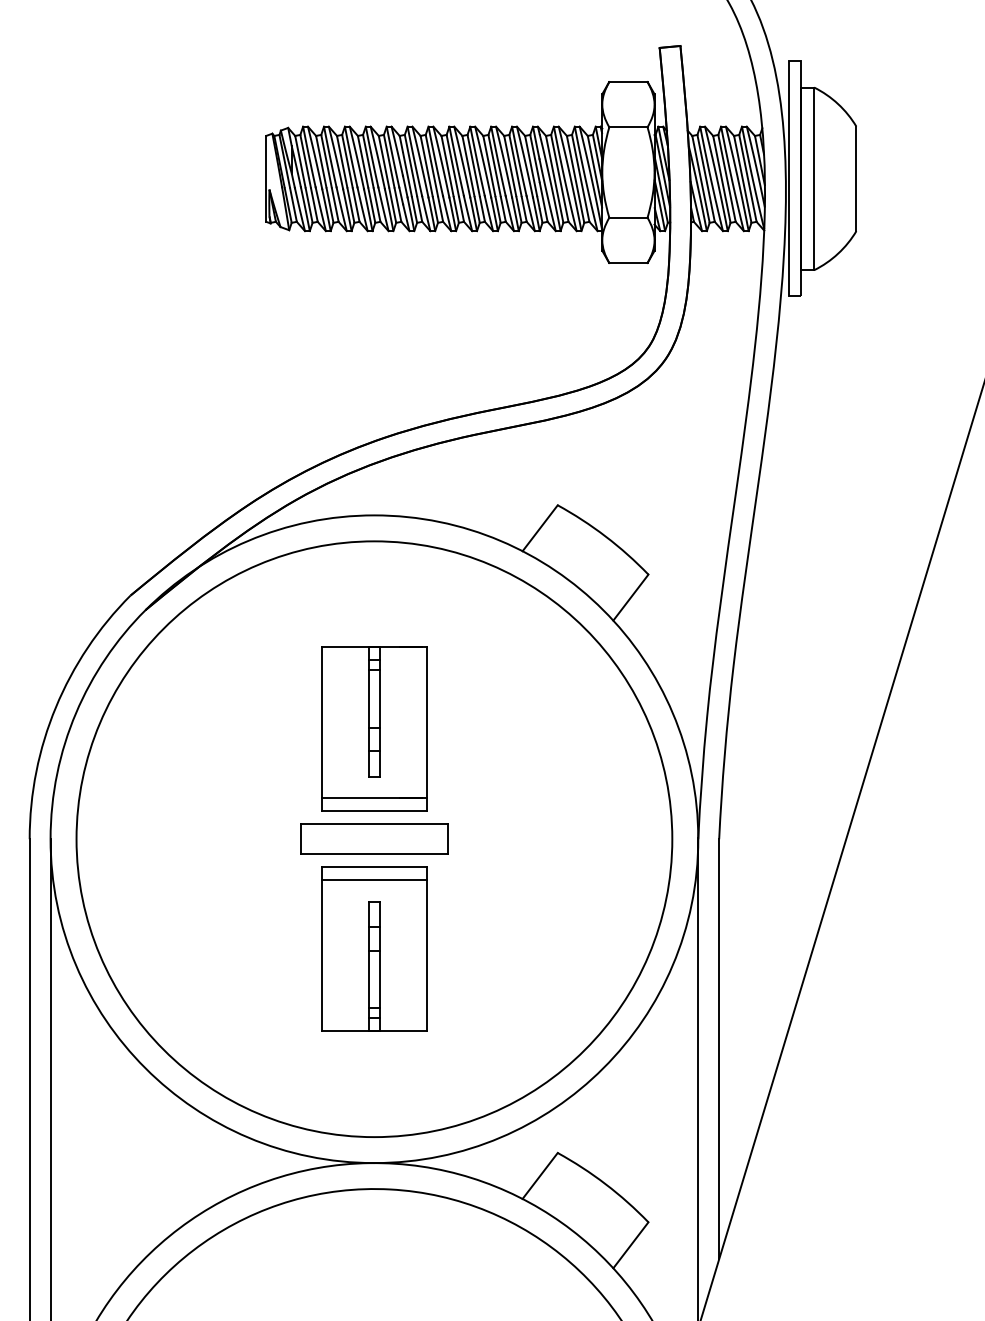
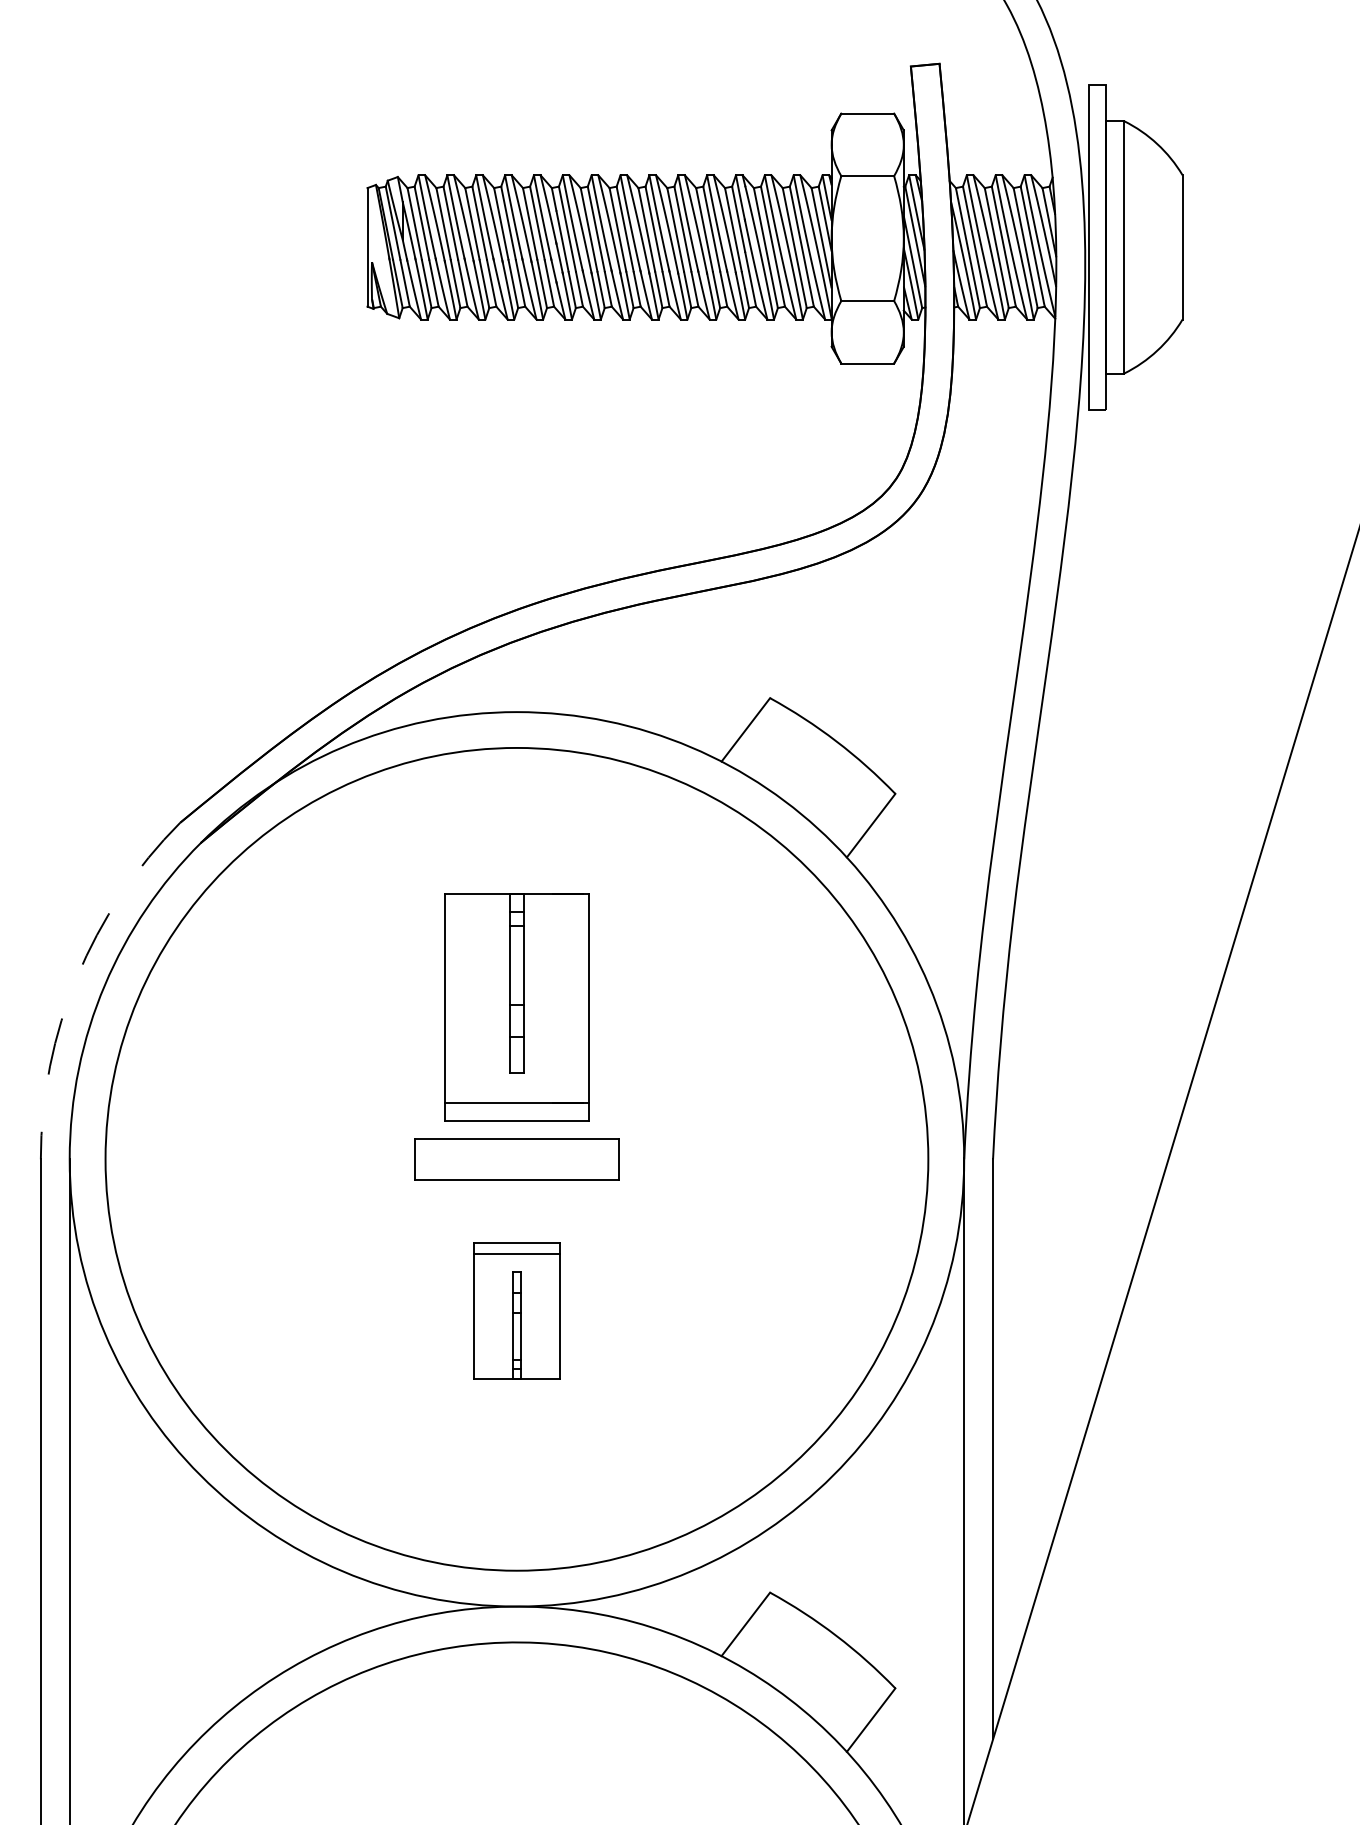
arc: (56, 707) -> (77, 977), solid -> dashed
part: (374, 949) -> (516, 1311), size x0.6

